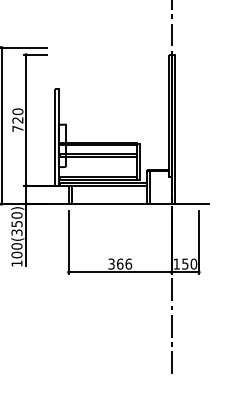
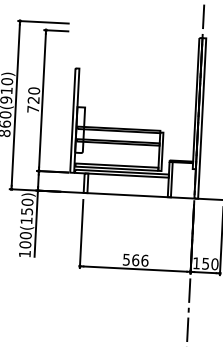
text: (16, 232) -> (26, 220), 100(350) -> 100(150)
text: (111, 263) -> (126, 259), 366 -> 566

